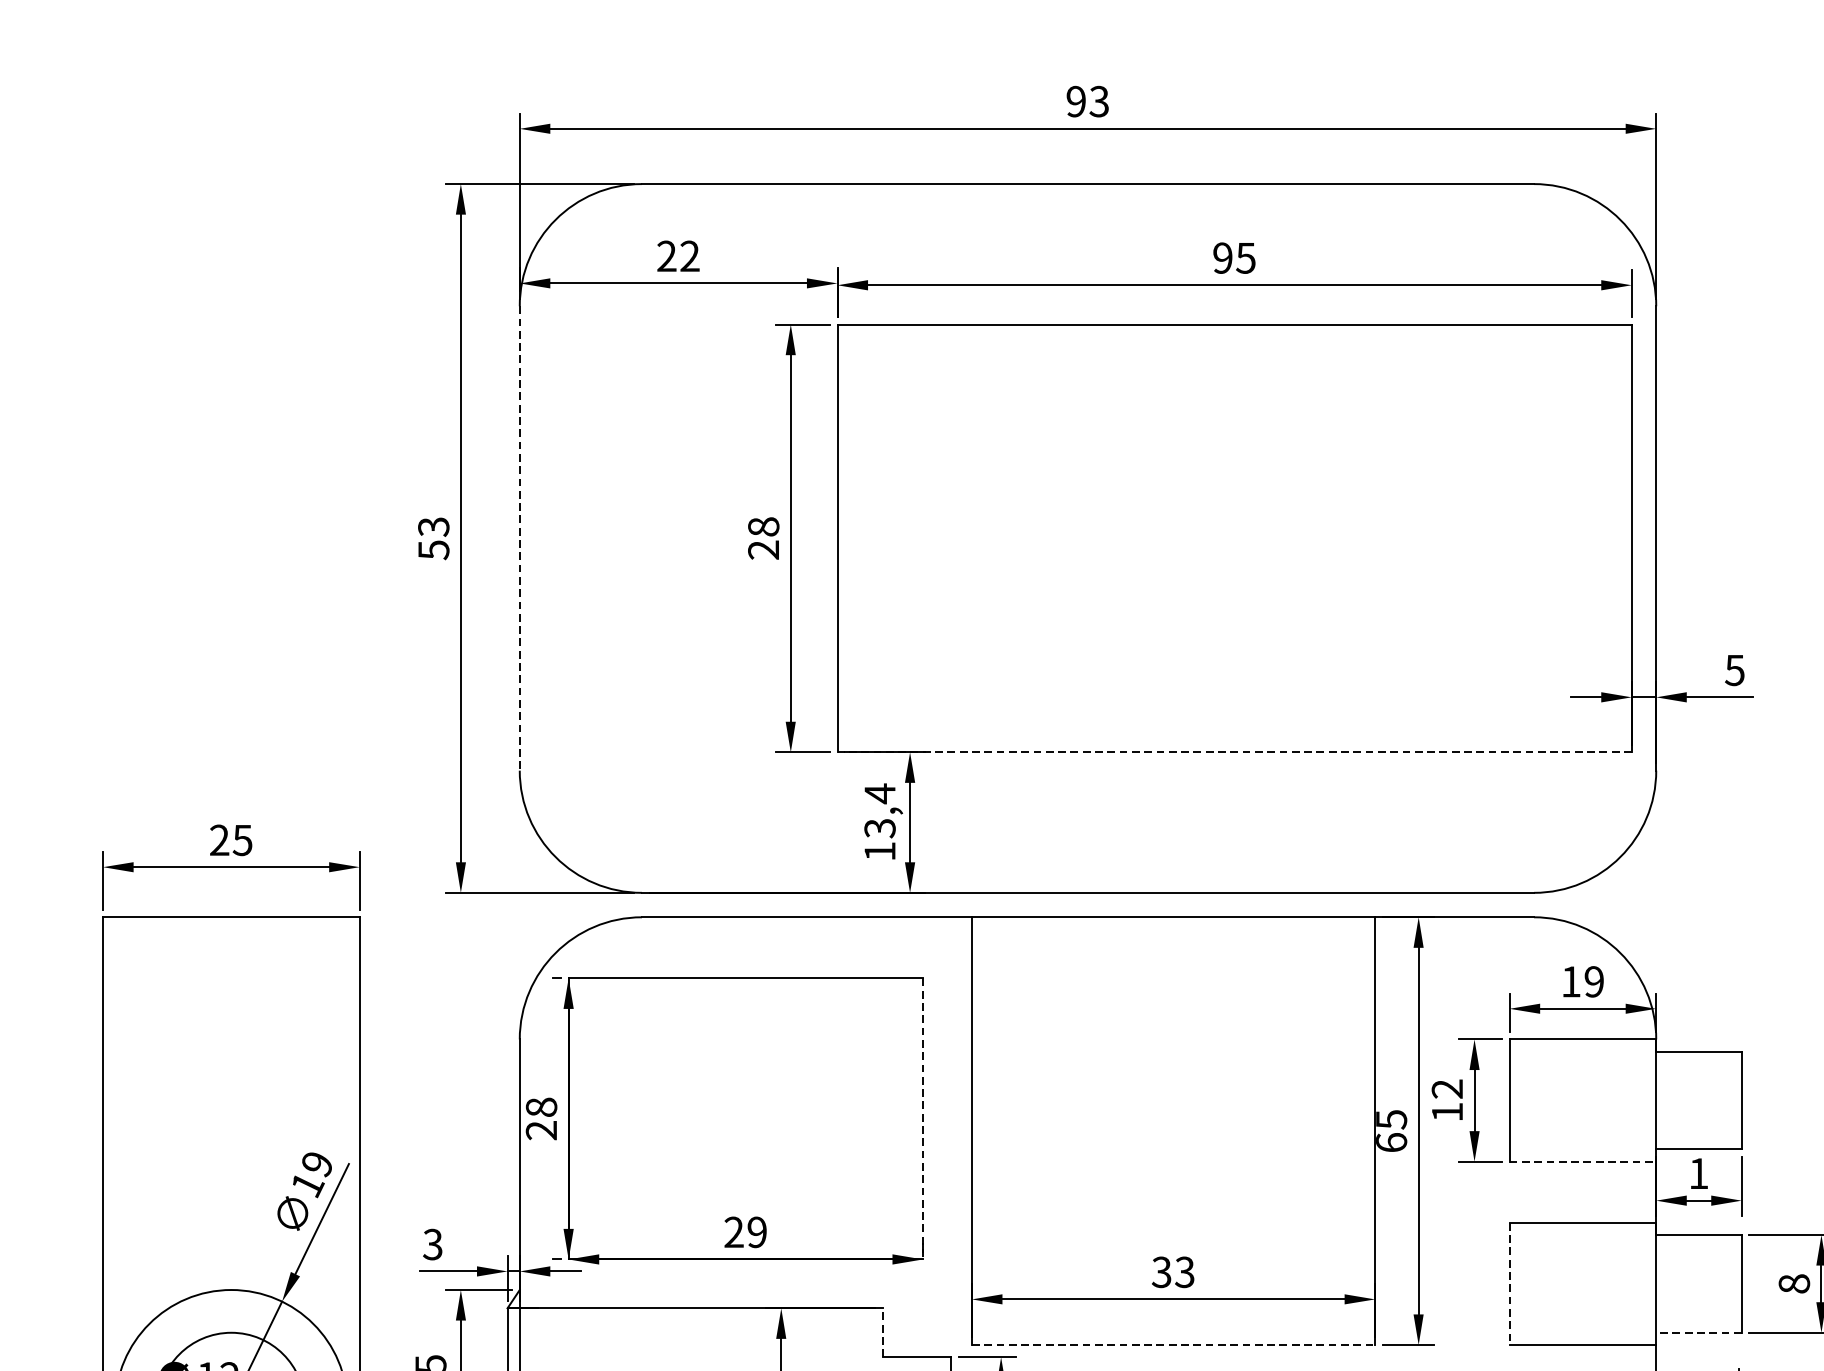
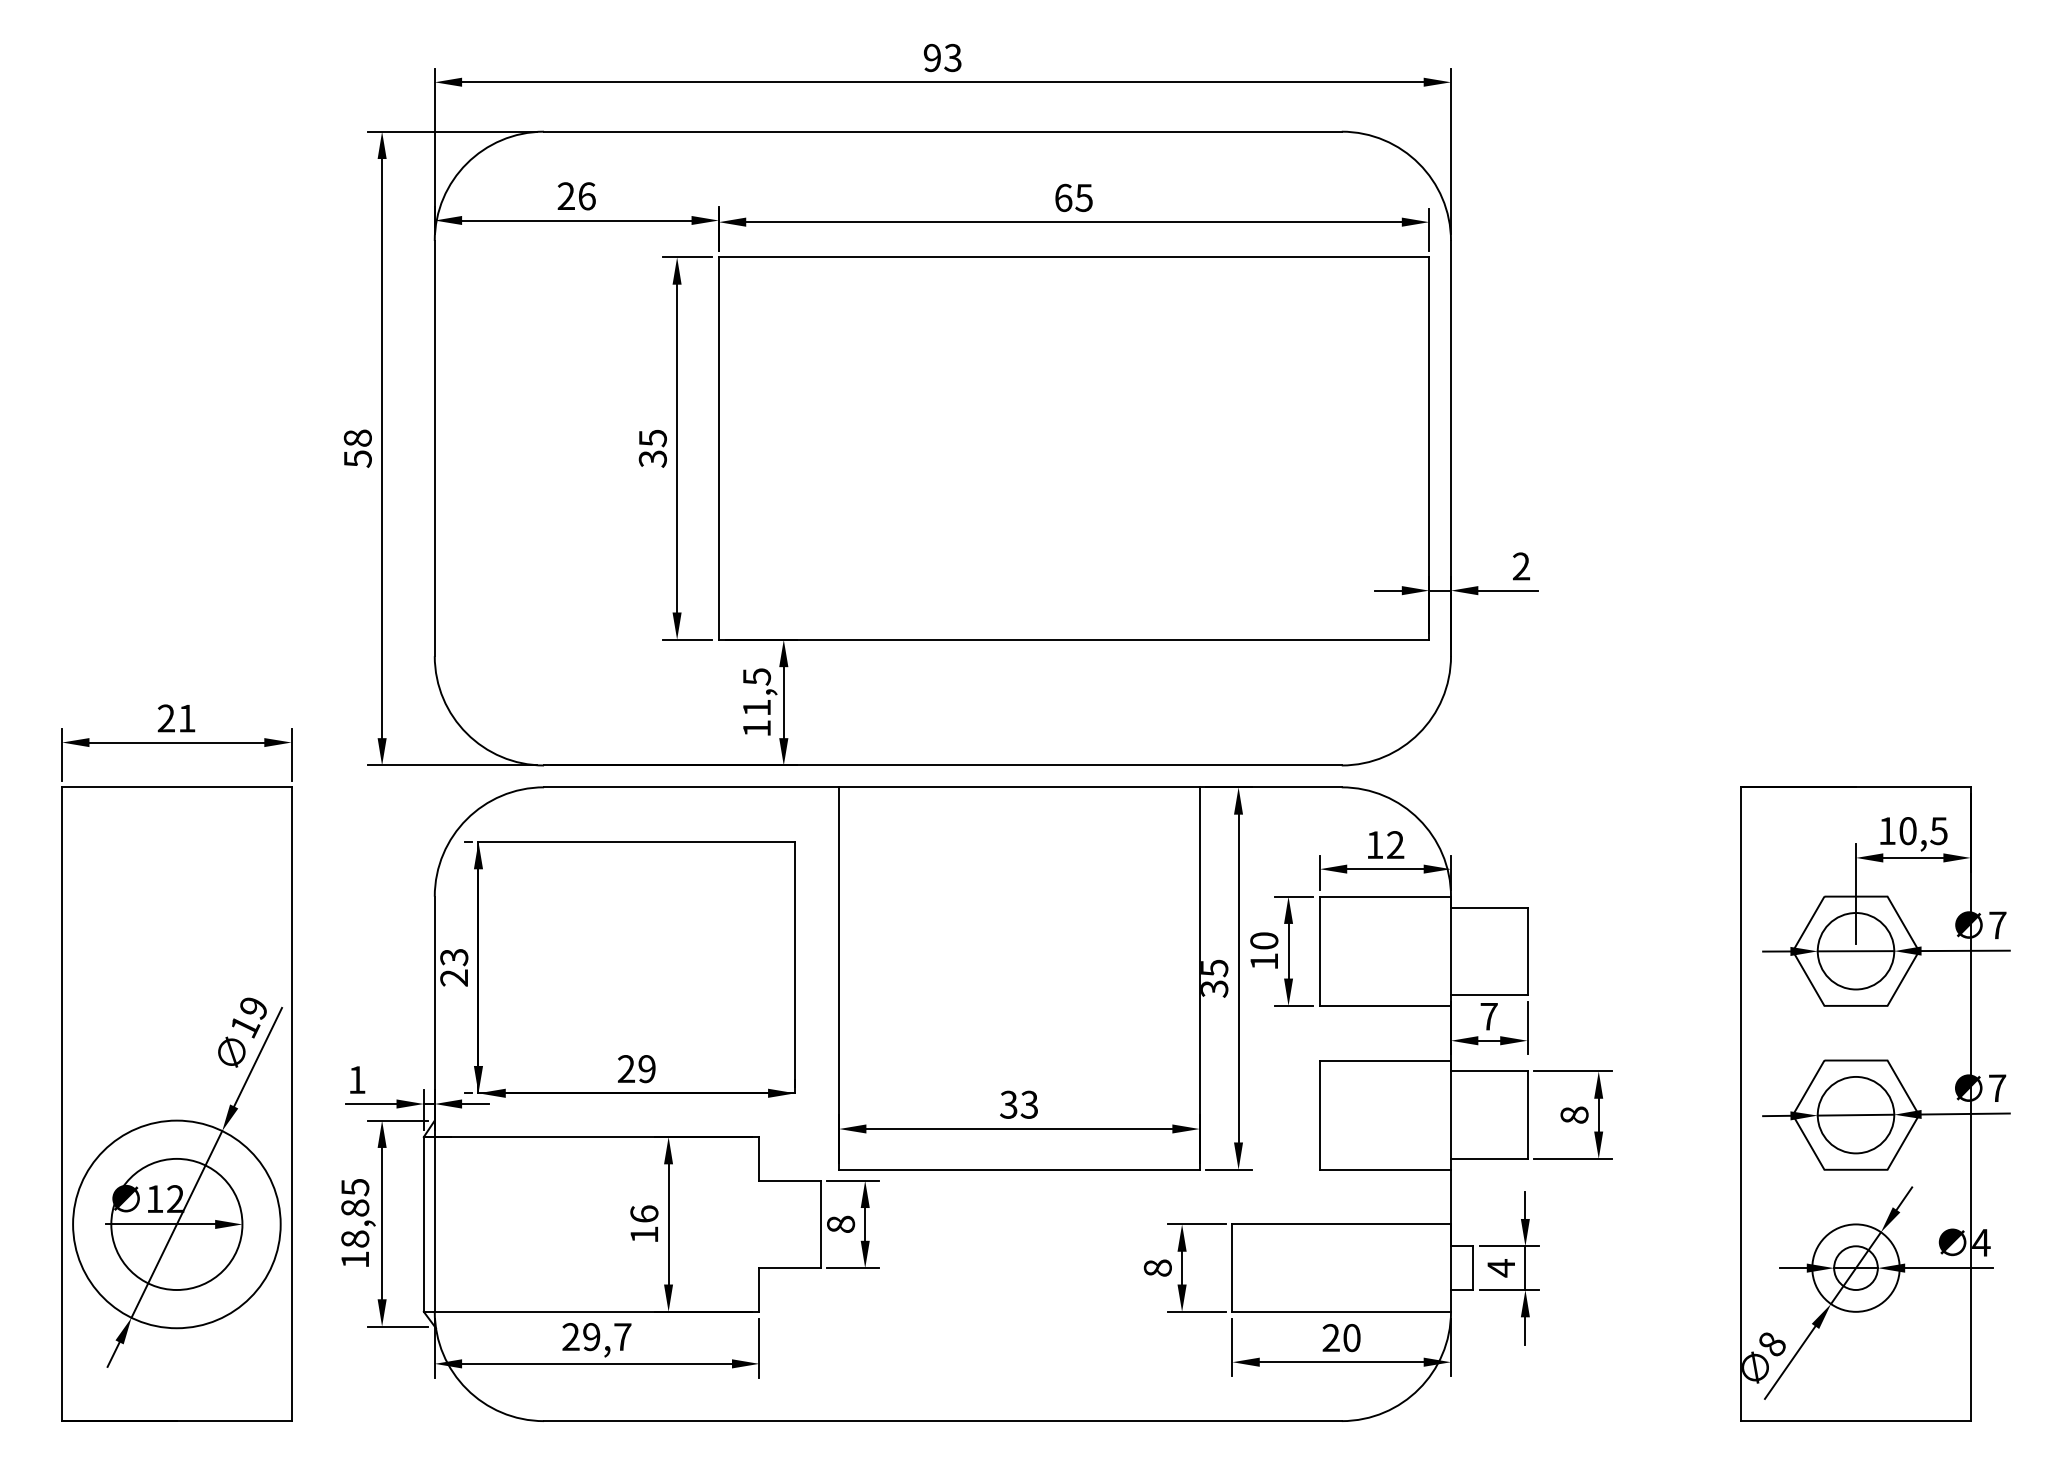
text: (689, 256) -> (586, 196), 22 -> 26
text: (1222, 257) -> (1063, 197), 95 -> 65
text: (433, 527) -> (357, 438), 53 -> 58
line: (519, 538) -> (434, 448), dashed -> solid
text: (763, 538) -> (652, 448), 28 -> 35
text: (1733, 670) -> (1520, 566), 5 -> 2
line: (1234, 751) -> (1073, 639), dashed -> solid
text: (879, 810) -> (756, 691), 13,4 -> 11,5
text: (242, 840) -> (186, 718), 25 -> 21
text: (1594, 982) -> (1395, 845), 19 -> 12
text: (1447, 1088) -> (1264, 940), 12 -> 10
text: (541, 1107) -> (454, 957), 28 -> 23
line: (923, 1118) -> (795, 967), dashed -> solid
text: (1391, 1142) -> (1214, 988), 65 -> 35
line: (1582, 1161) -> (1385, 1005), dashed -> solid
text: (1698, 1173) -> (1488, 1016), 1 -> 7
text: (432, 1245) -> (356, 1080), 3 -> 1
line: (1509, 1284) -> (1319, 1115), dashed -> solid
line: (882, 1332) -> (759, 1158), dashed -> solid
line: (1698, 1332) -> (1488, 1158), dashed -> solid
line: (1173, 1344) -> (1019, 1169), dashed -> solid

